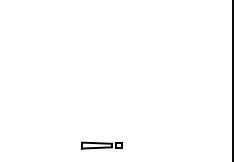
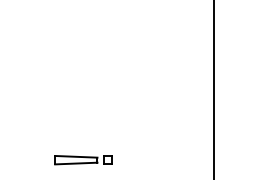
part: (102, 145) -> (83, 160), size x1.43

